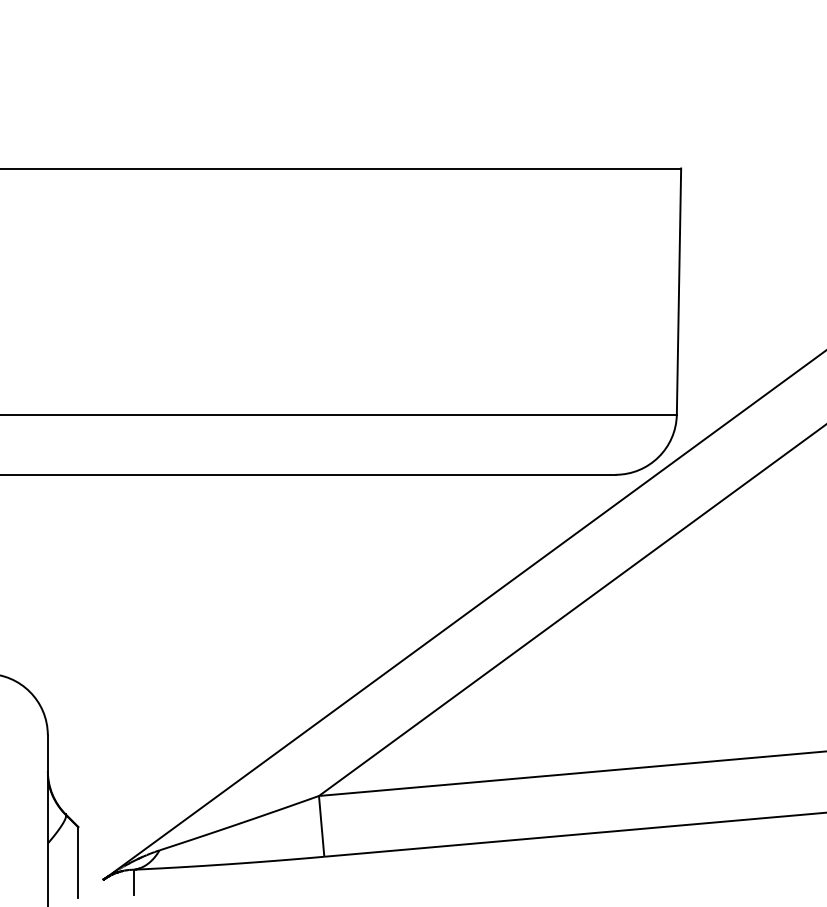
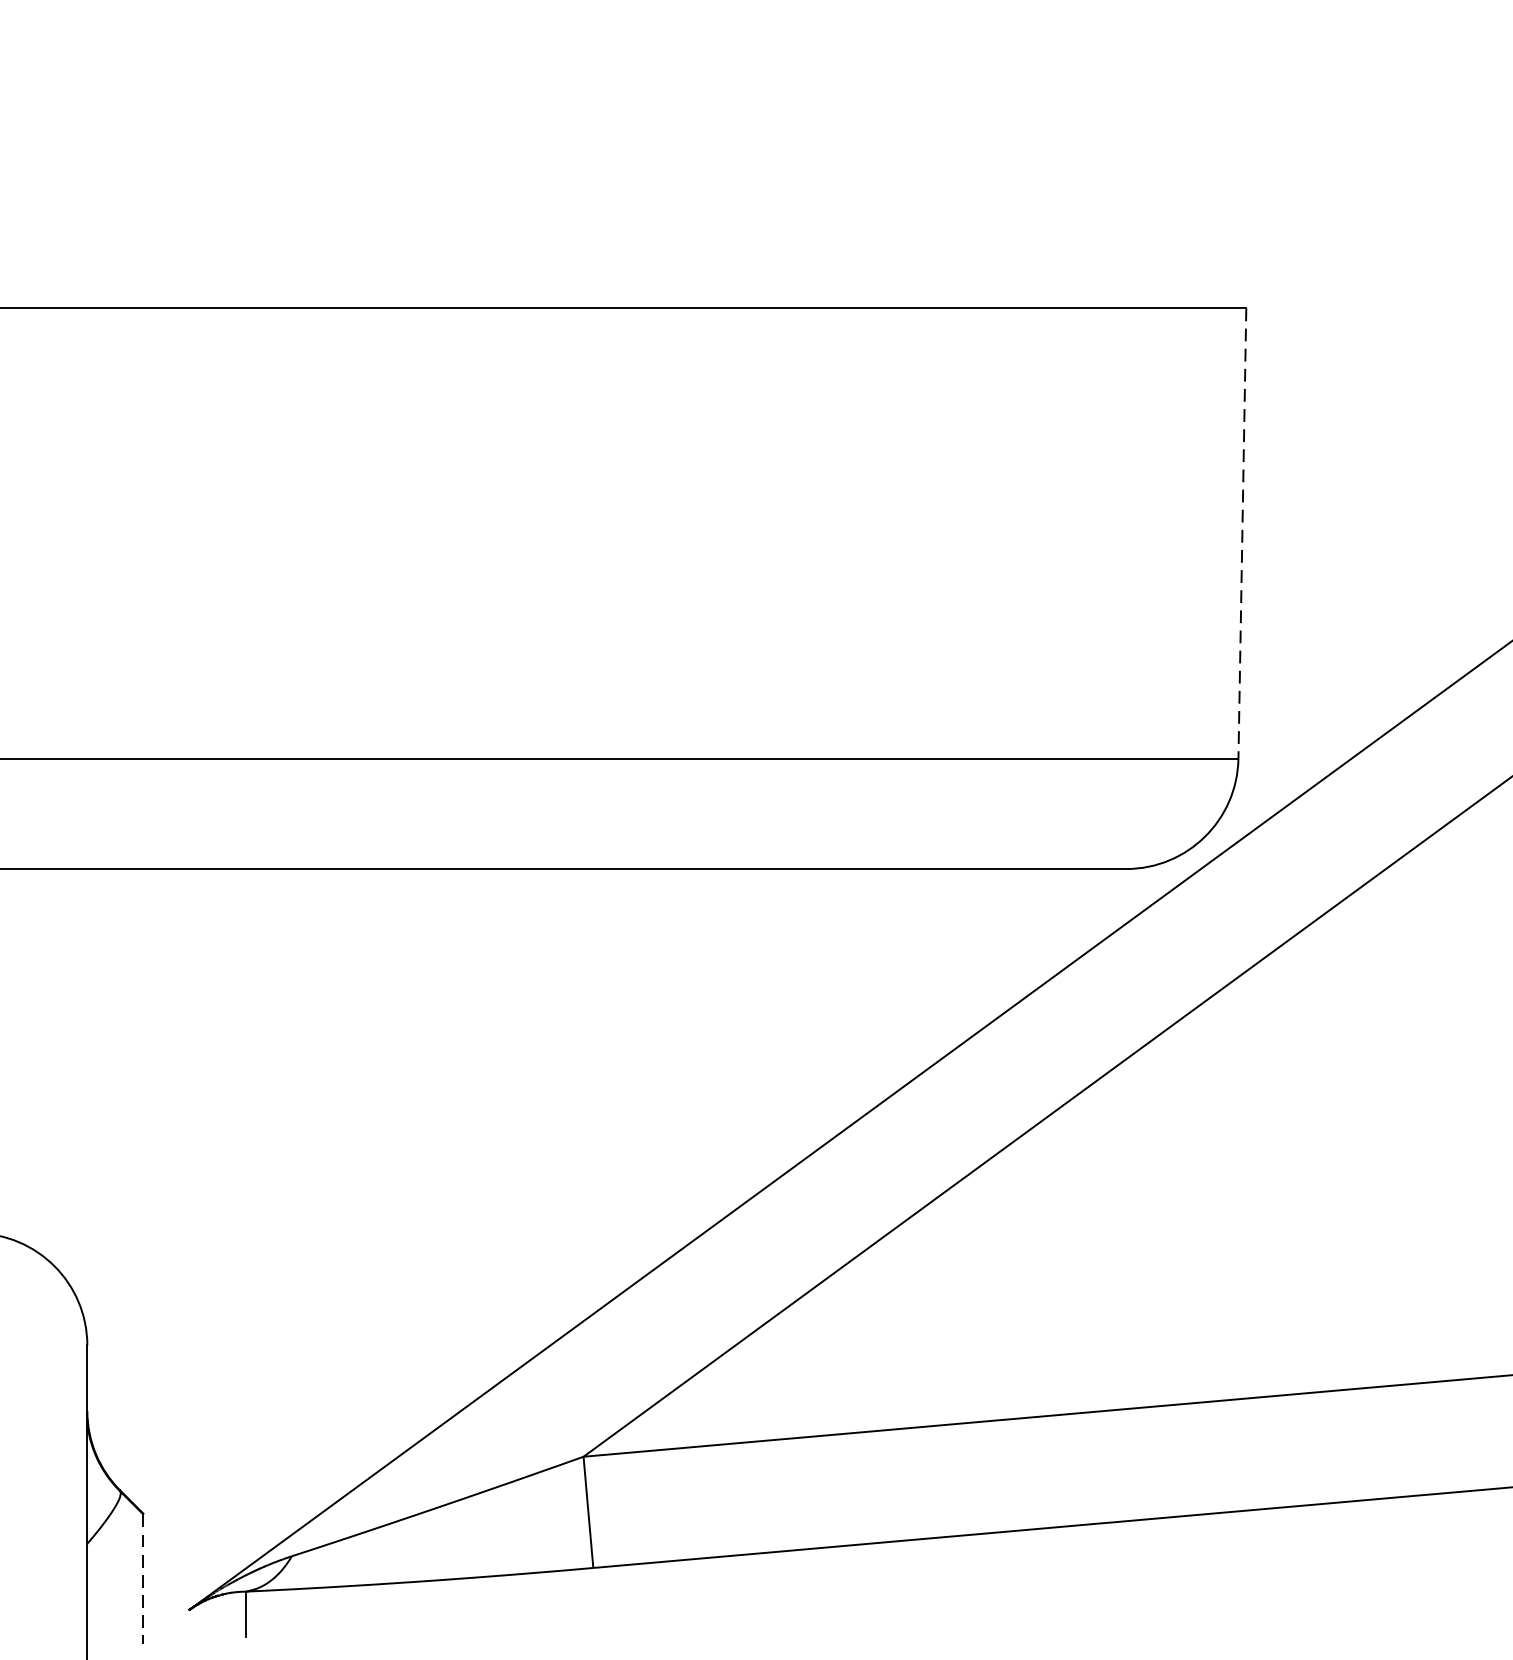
line: (678, 292) -> (1241, 535), solid -> dashed
line: (78, 863) -> (143, 1580), solid -> dashed

